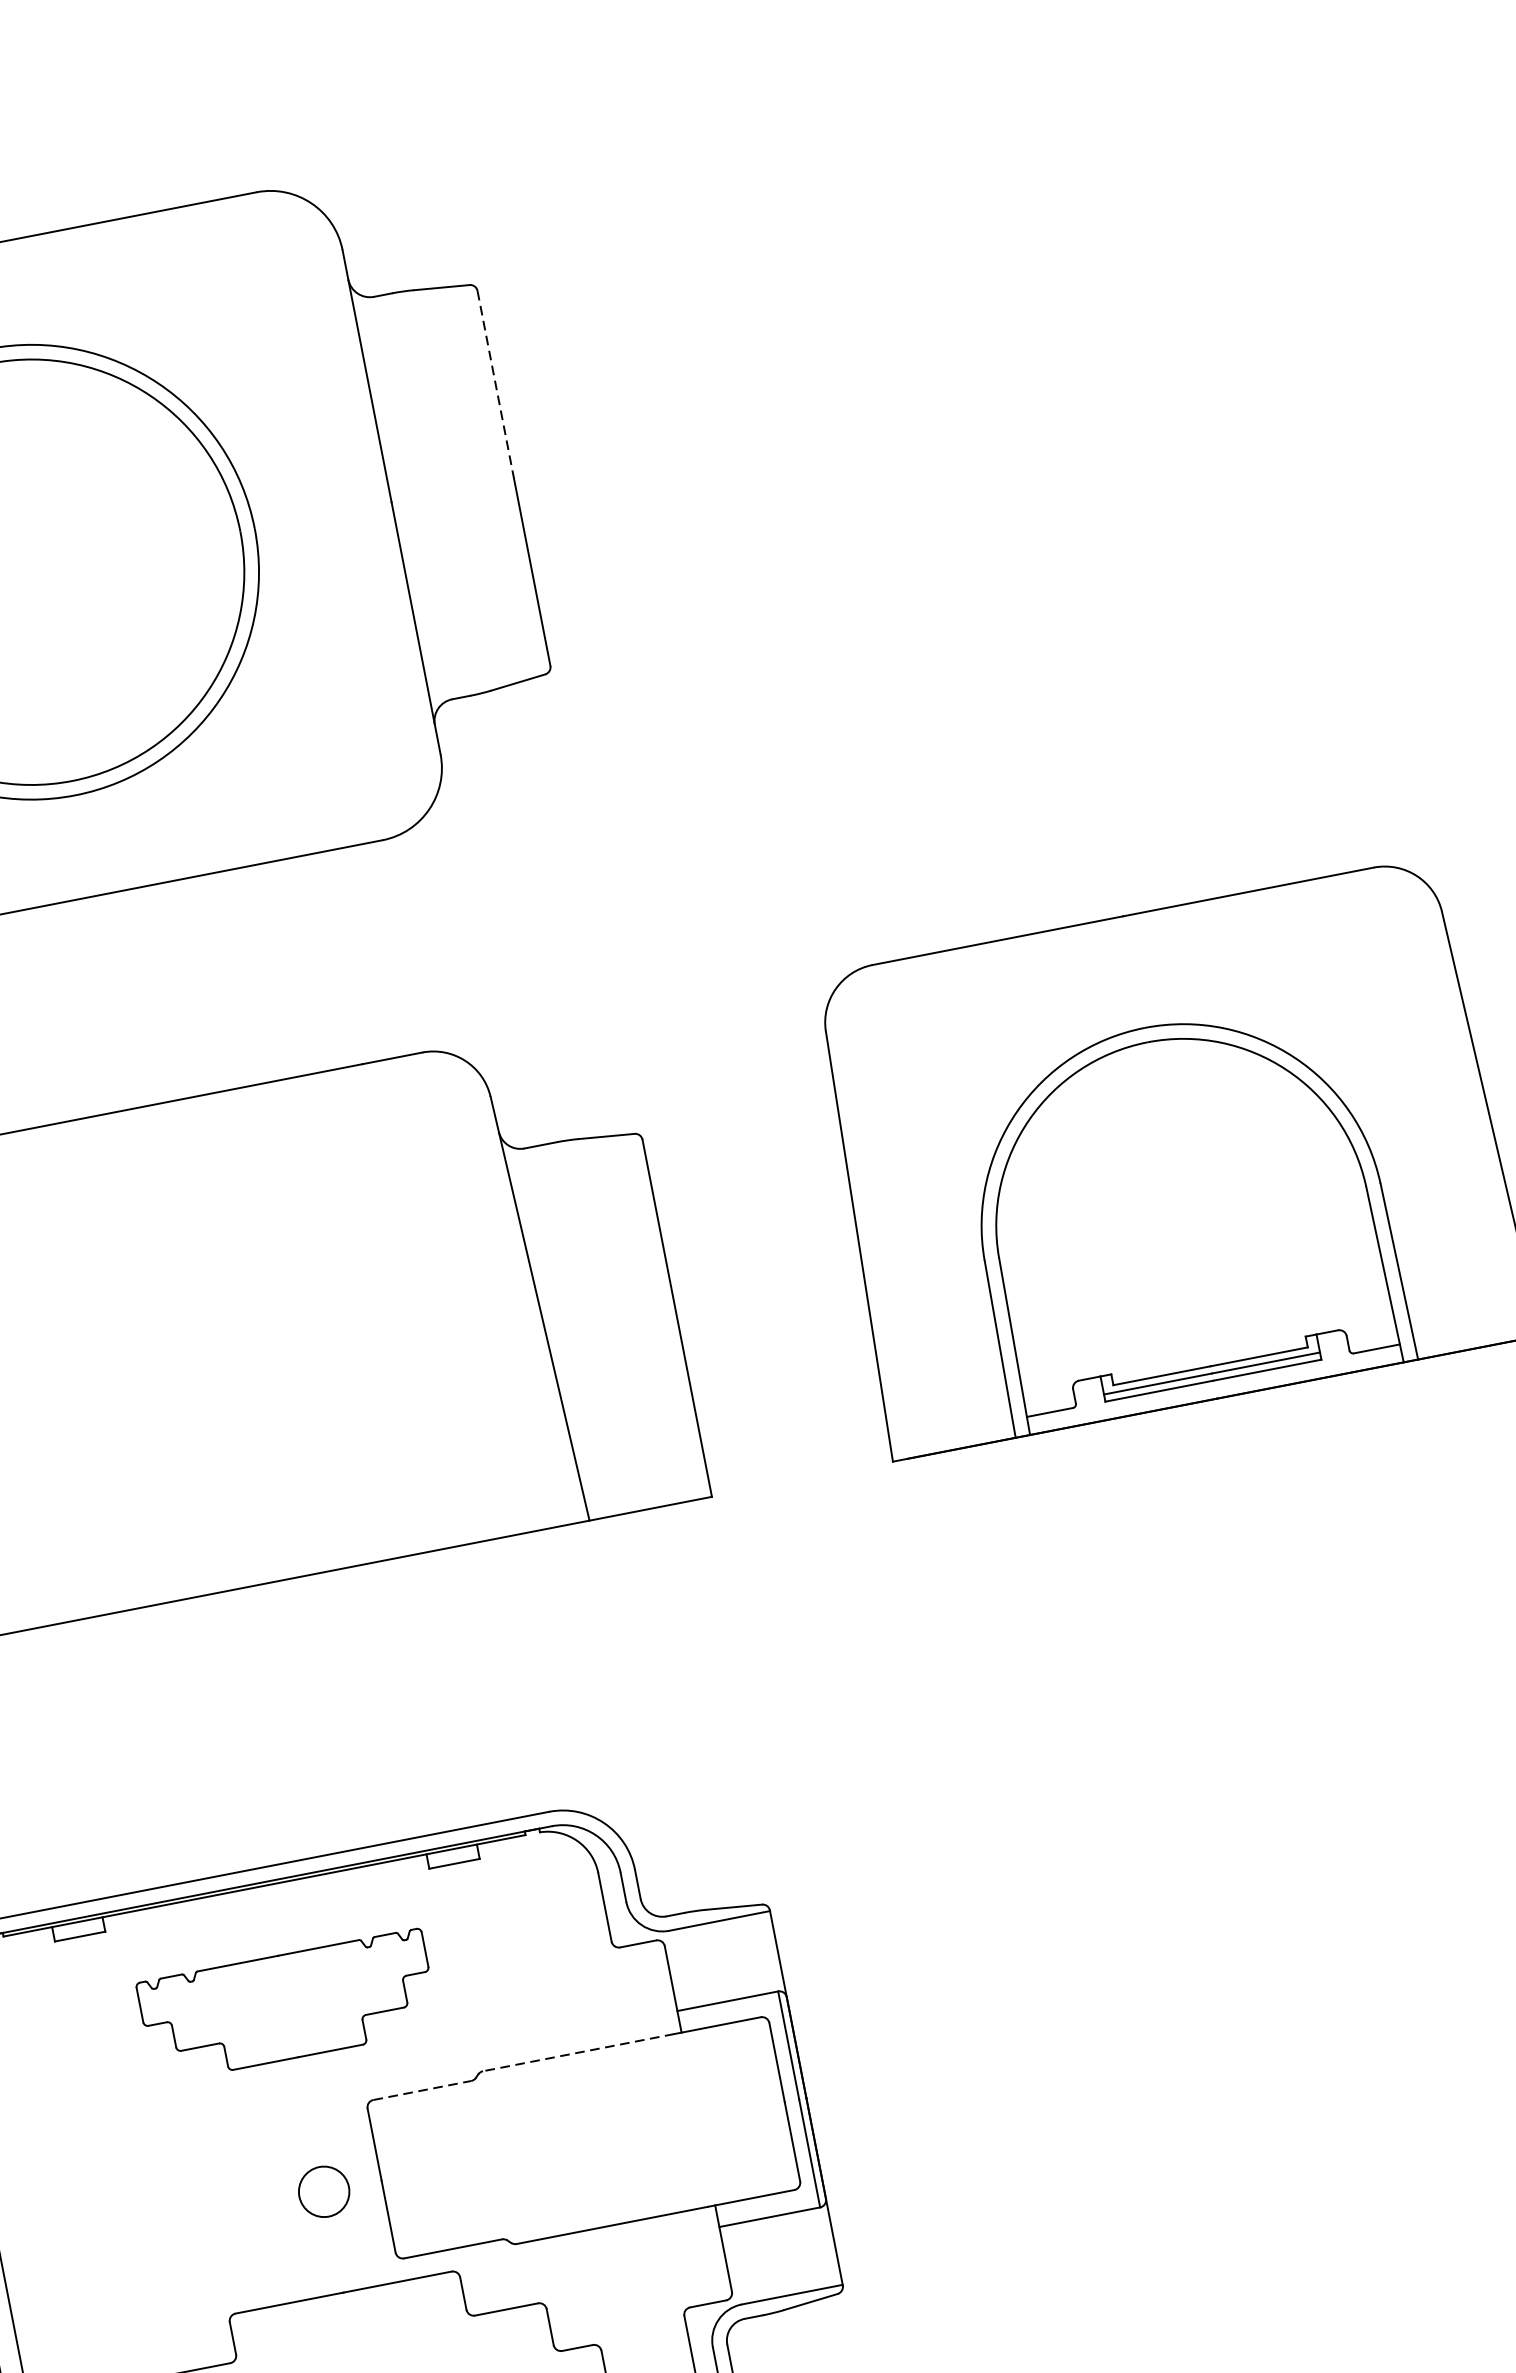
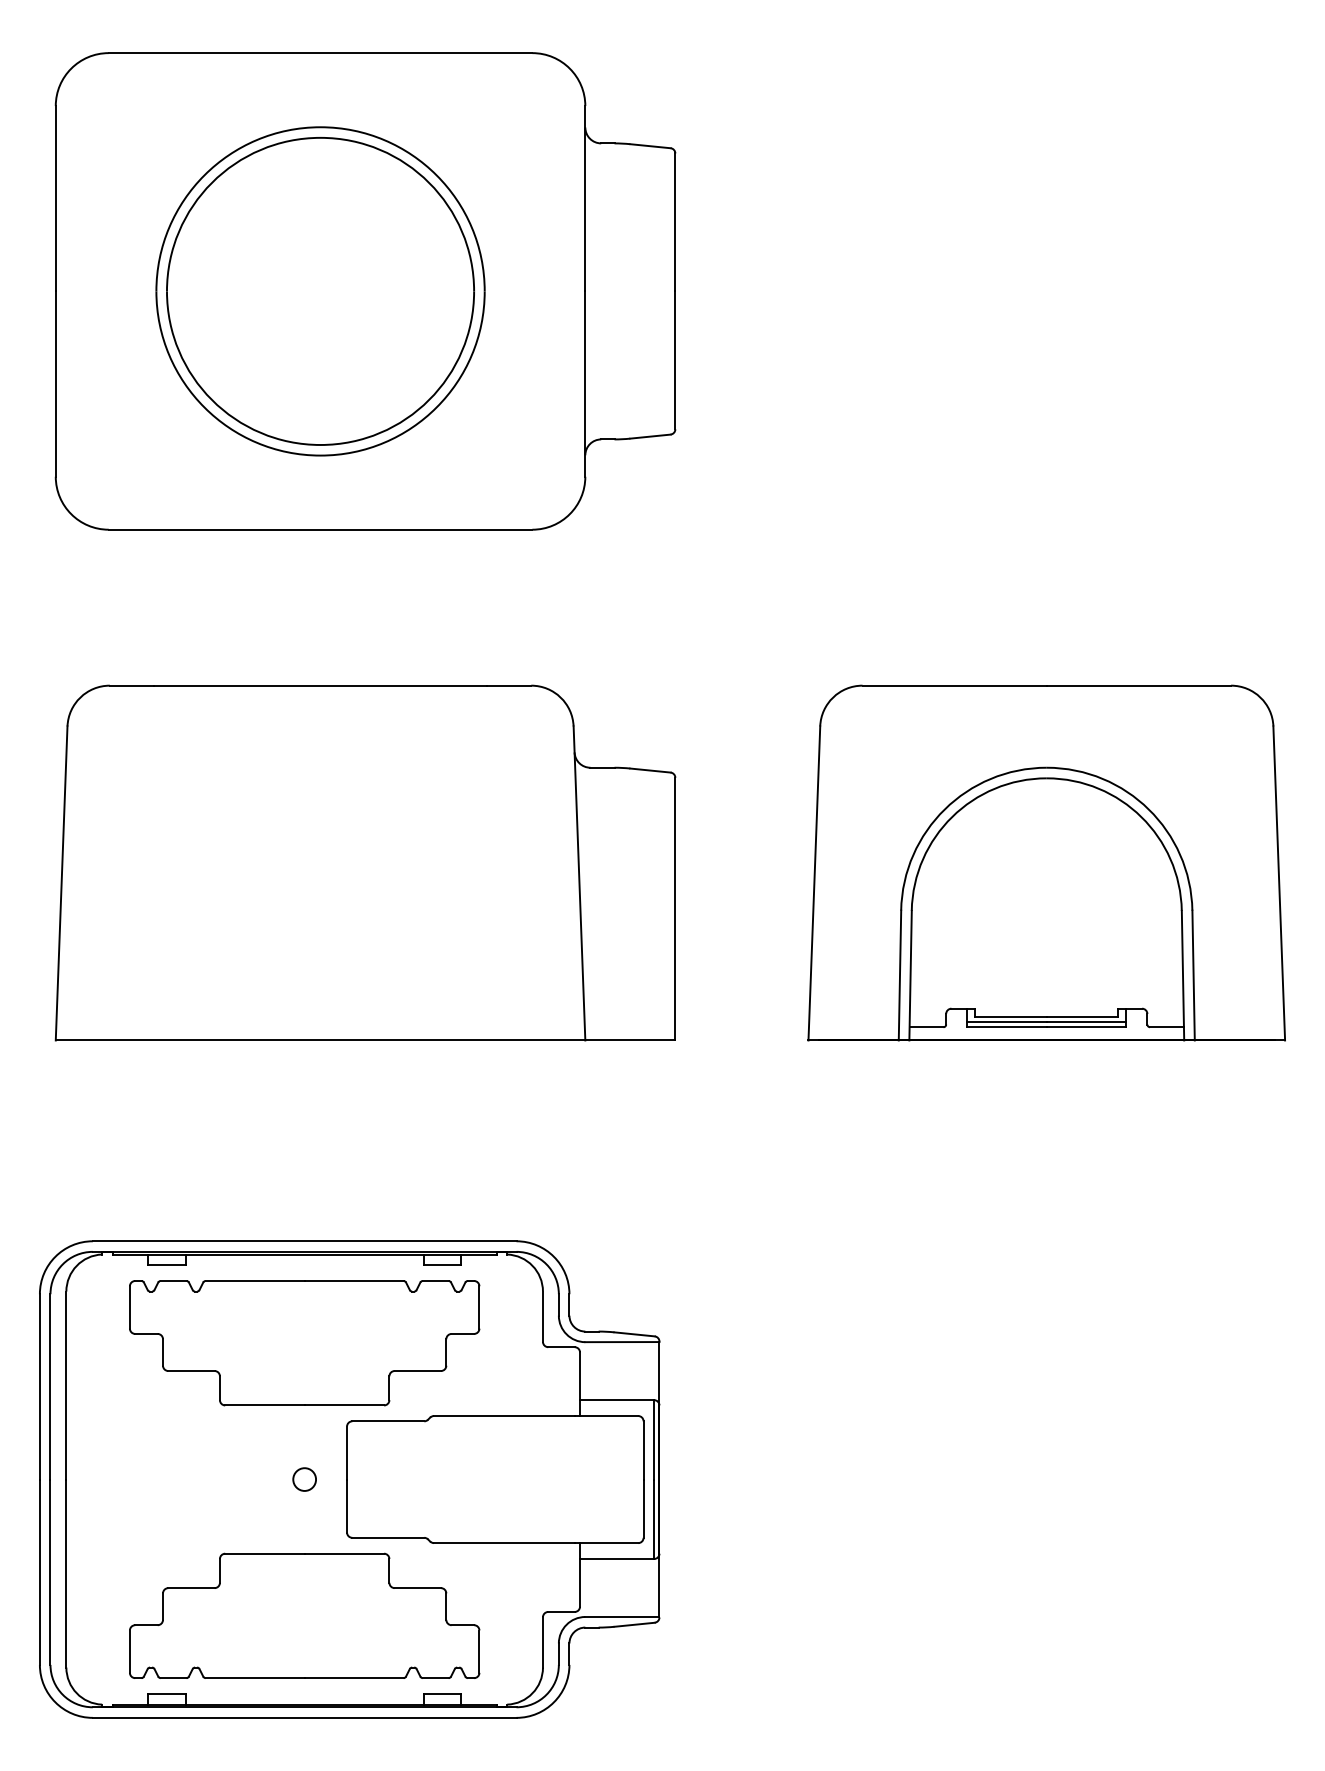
line: (495, 384) -> (675, 222), dashed -> solid
part: (287, 2006) -> (304, 1343), size x1.67
line: (577, 2053) -> (503, 1416), dashed -> solid
line: (422, 2090) -> (388, 1421), dashed -> solid
circle: (323, 2191) -> (304, 1479), size x0.62

